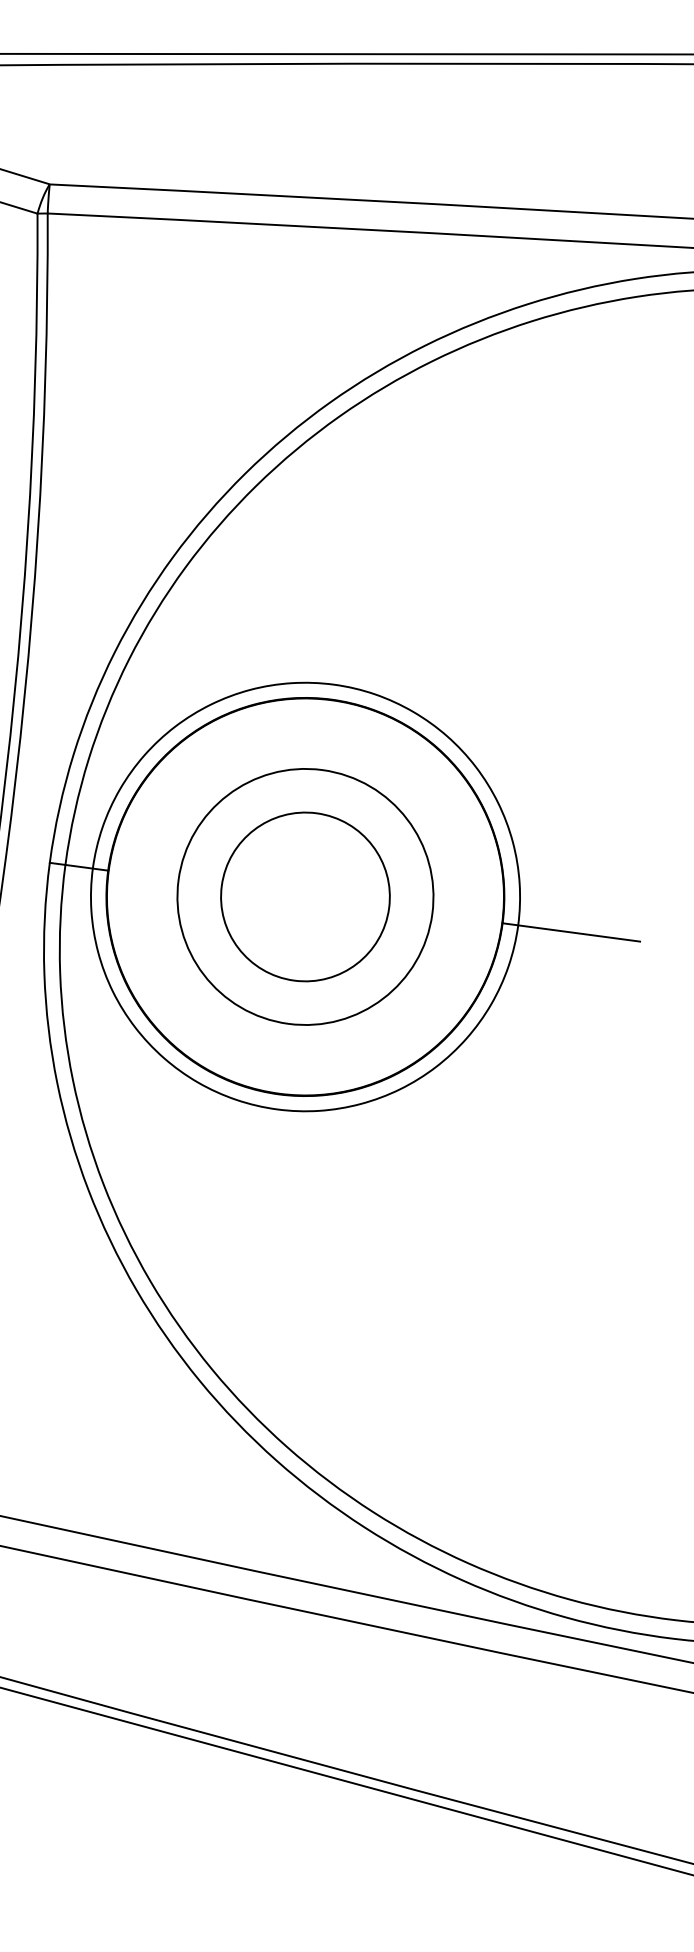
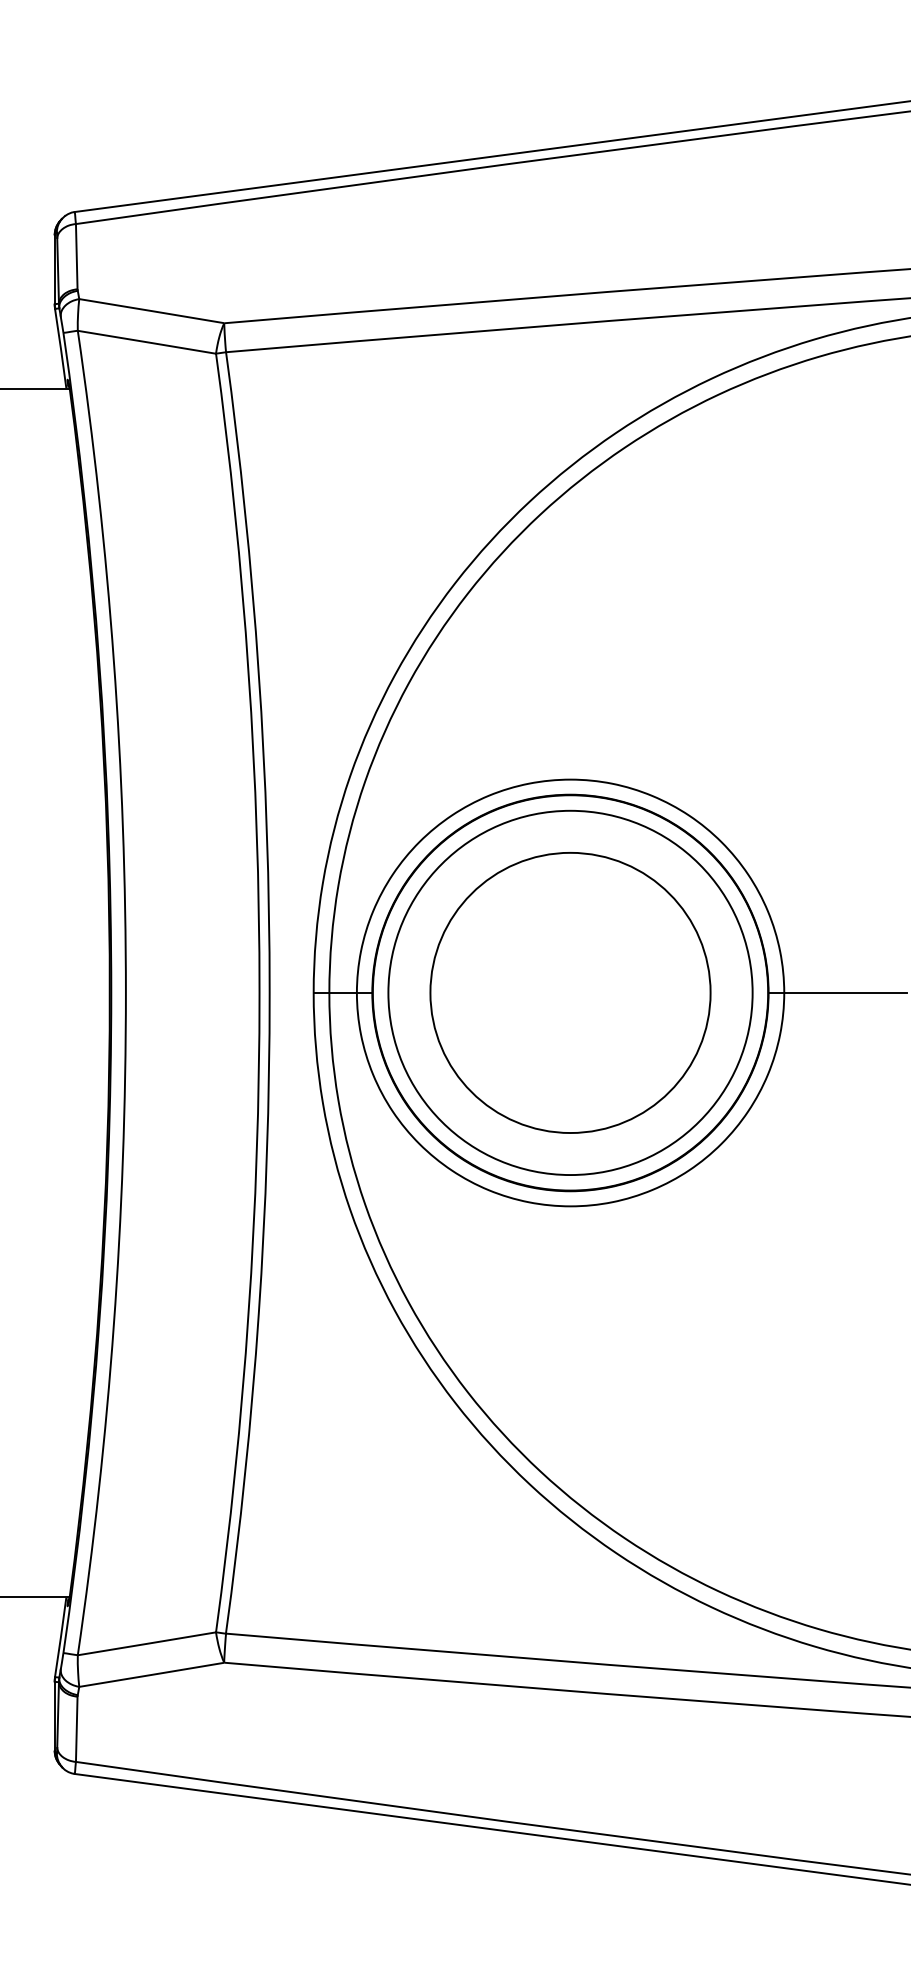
circle: (305, 896) -> (570, 992), size x1.43
circle: (305, 896) -> (570, 992), size x1.67

